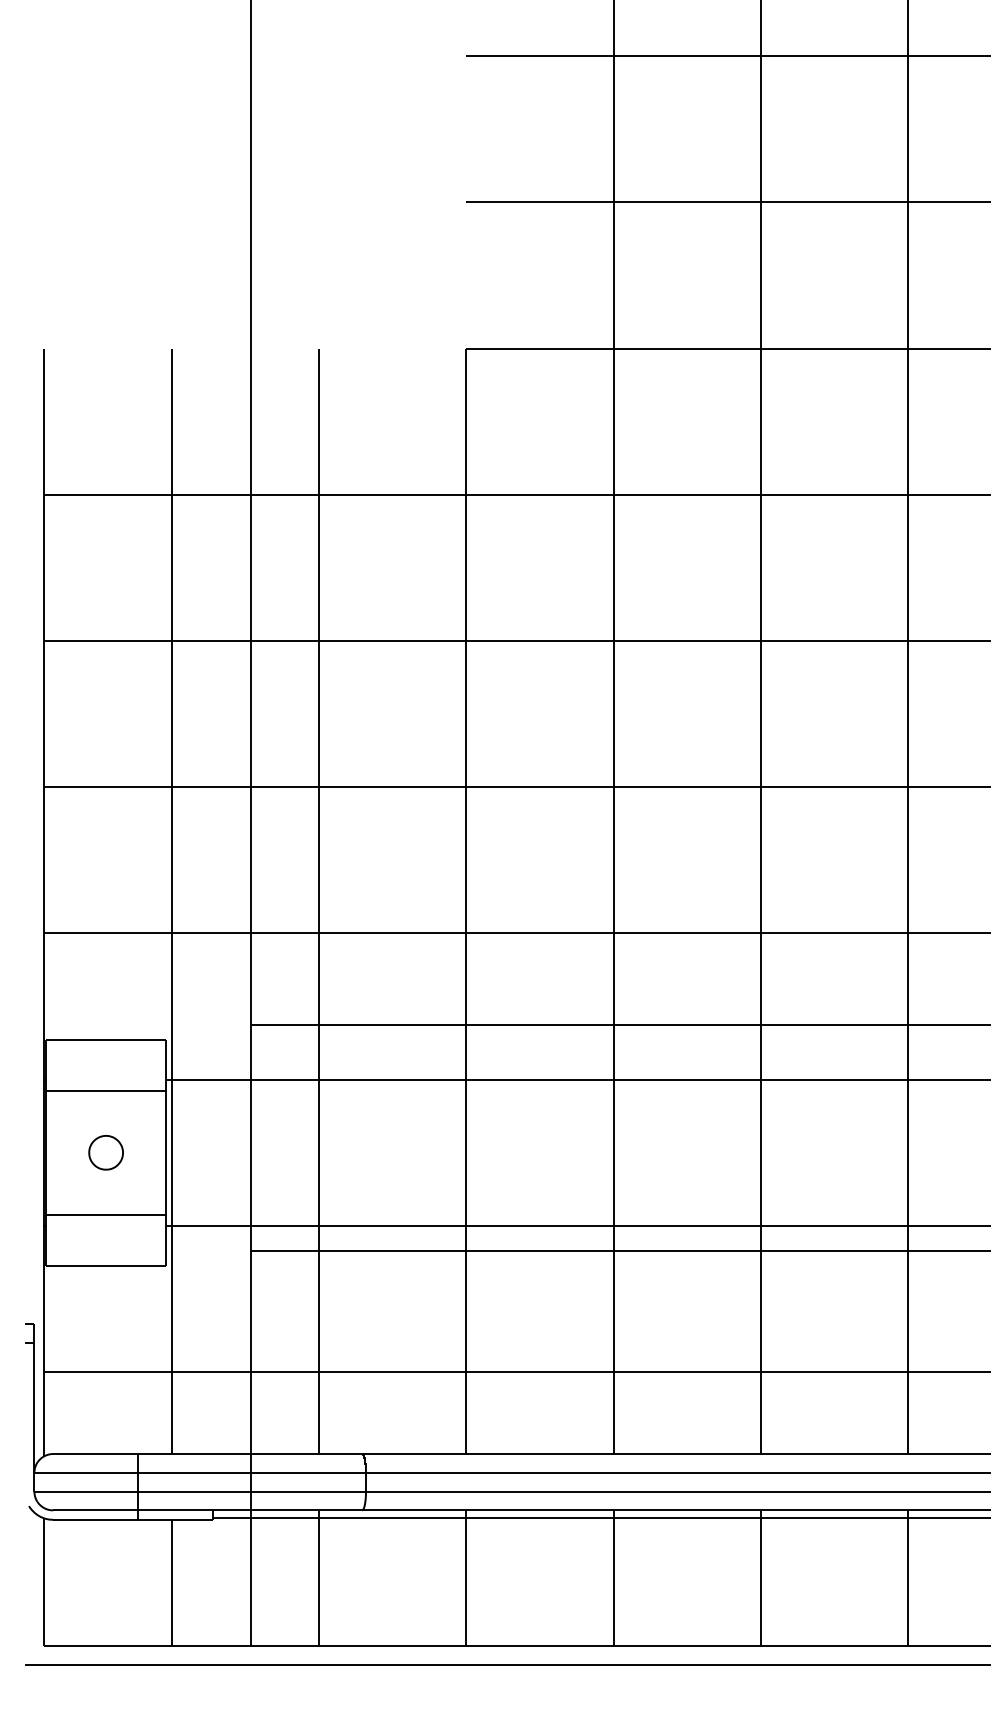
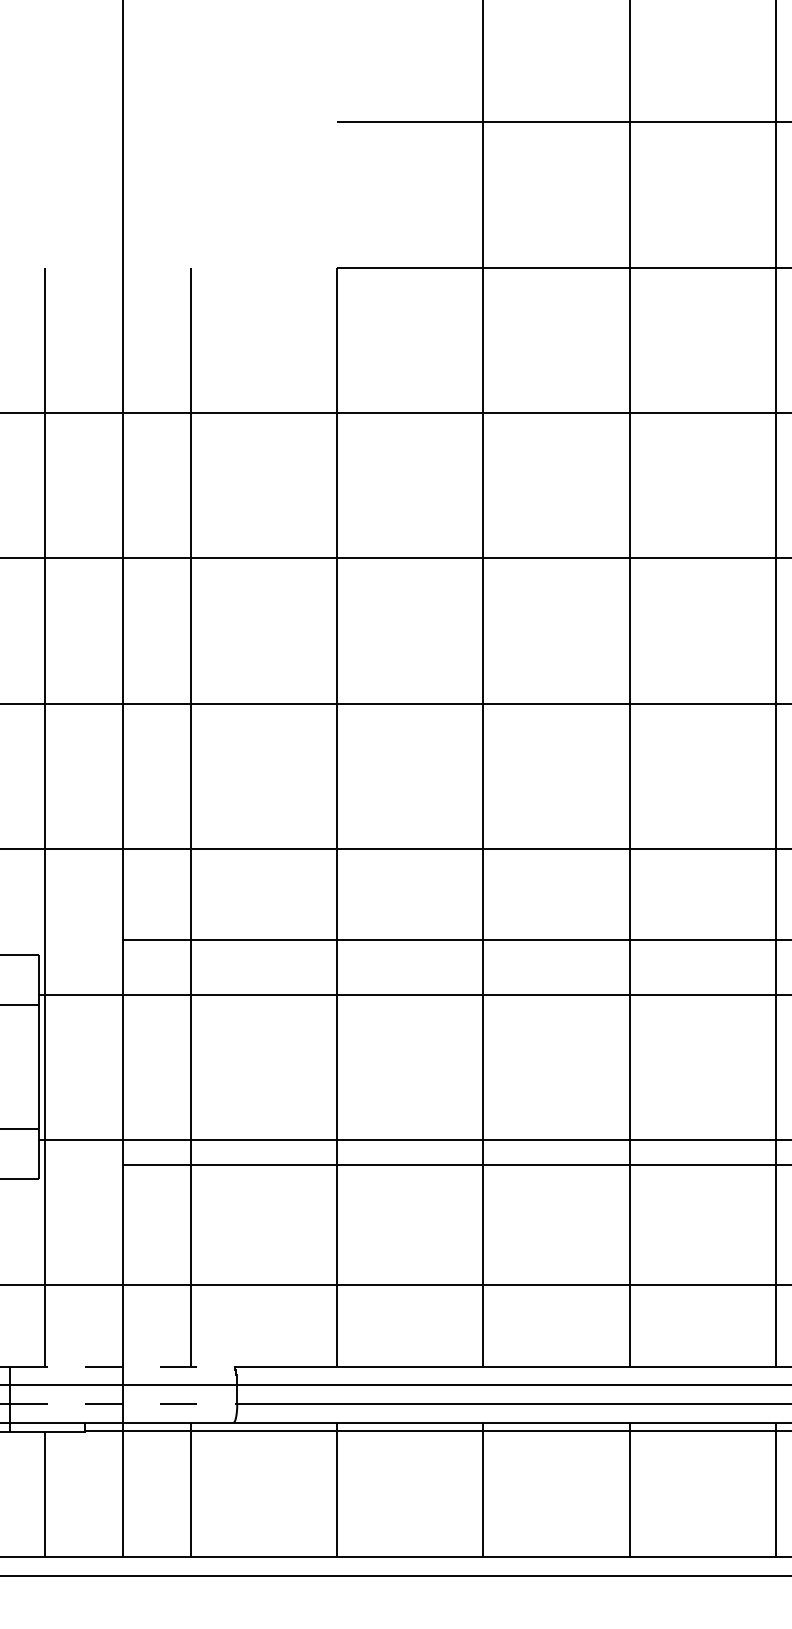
line: (250, 1453) -> (122, 1366), solid -> dashed
line: (252, 1491) -> (124, 1403), solid -> dashed

